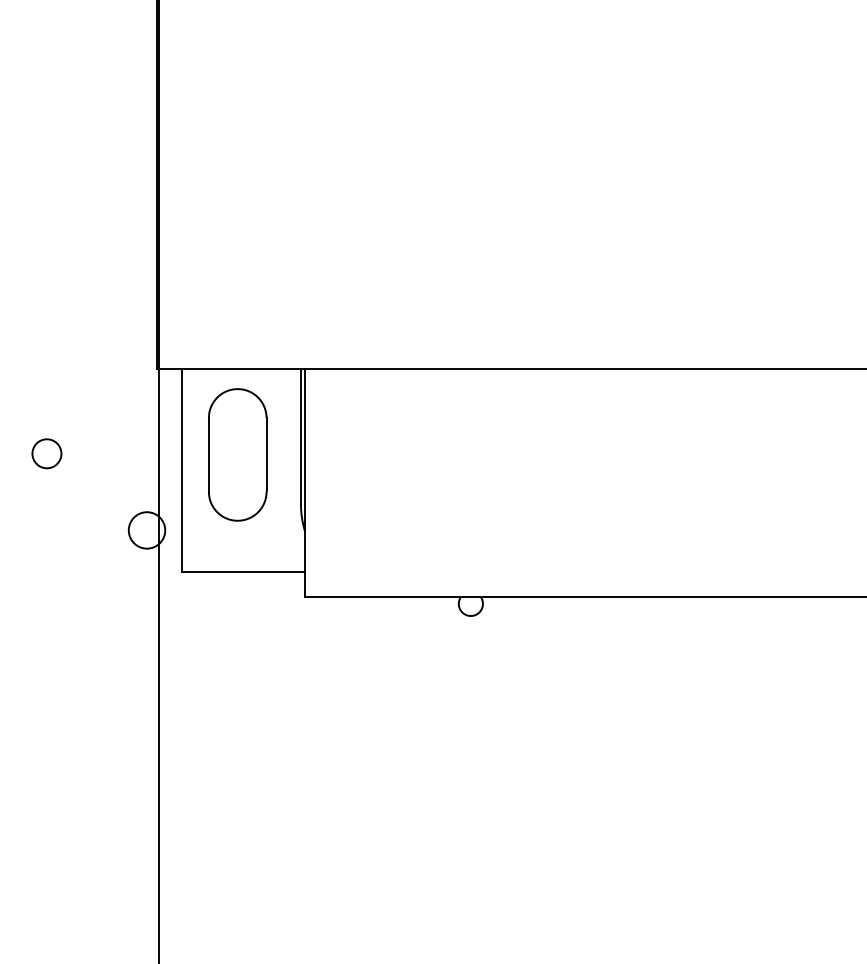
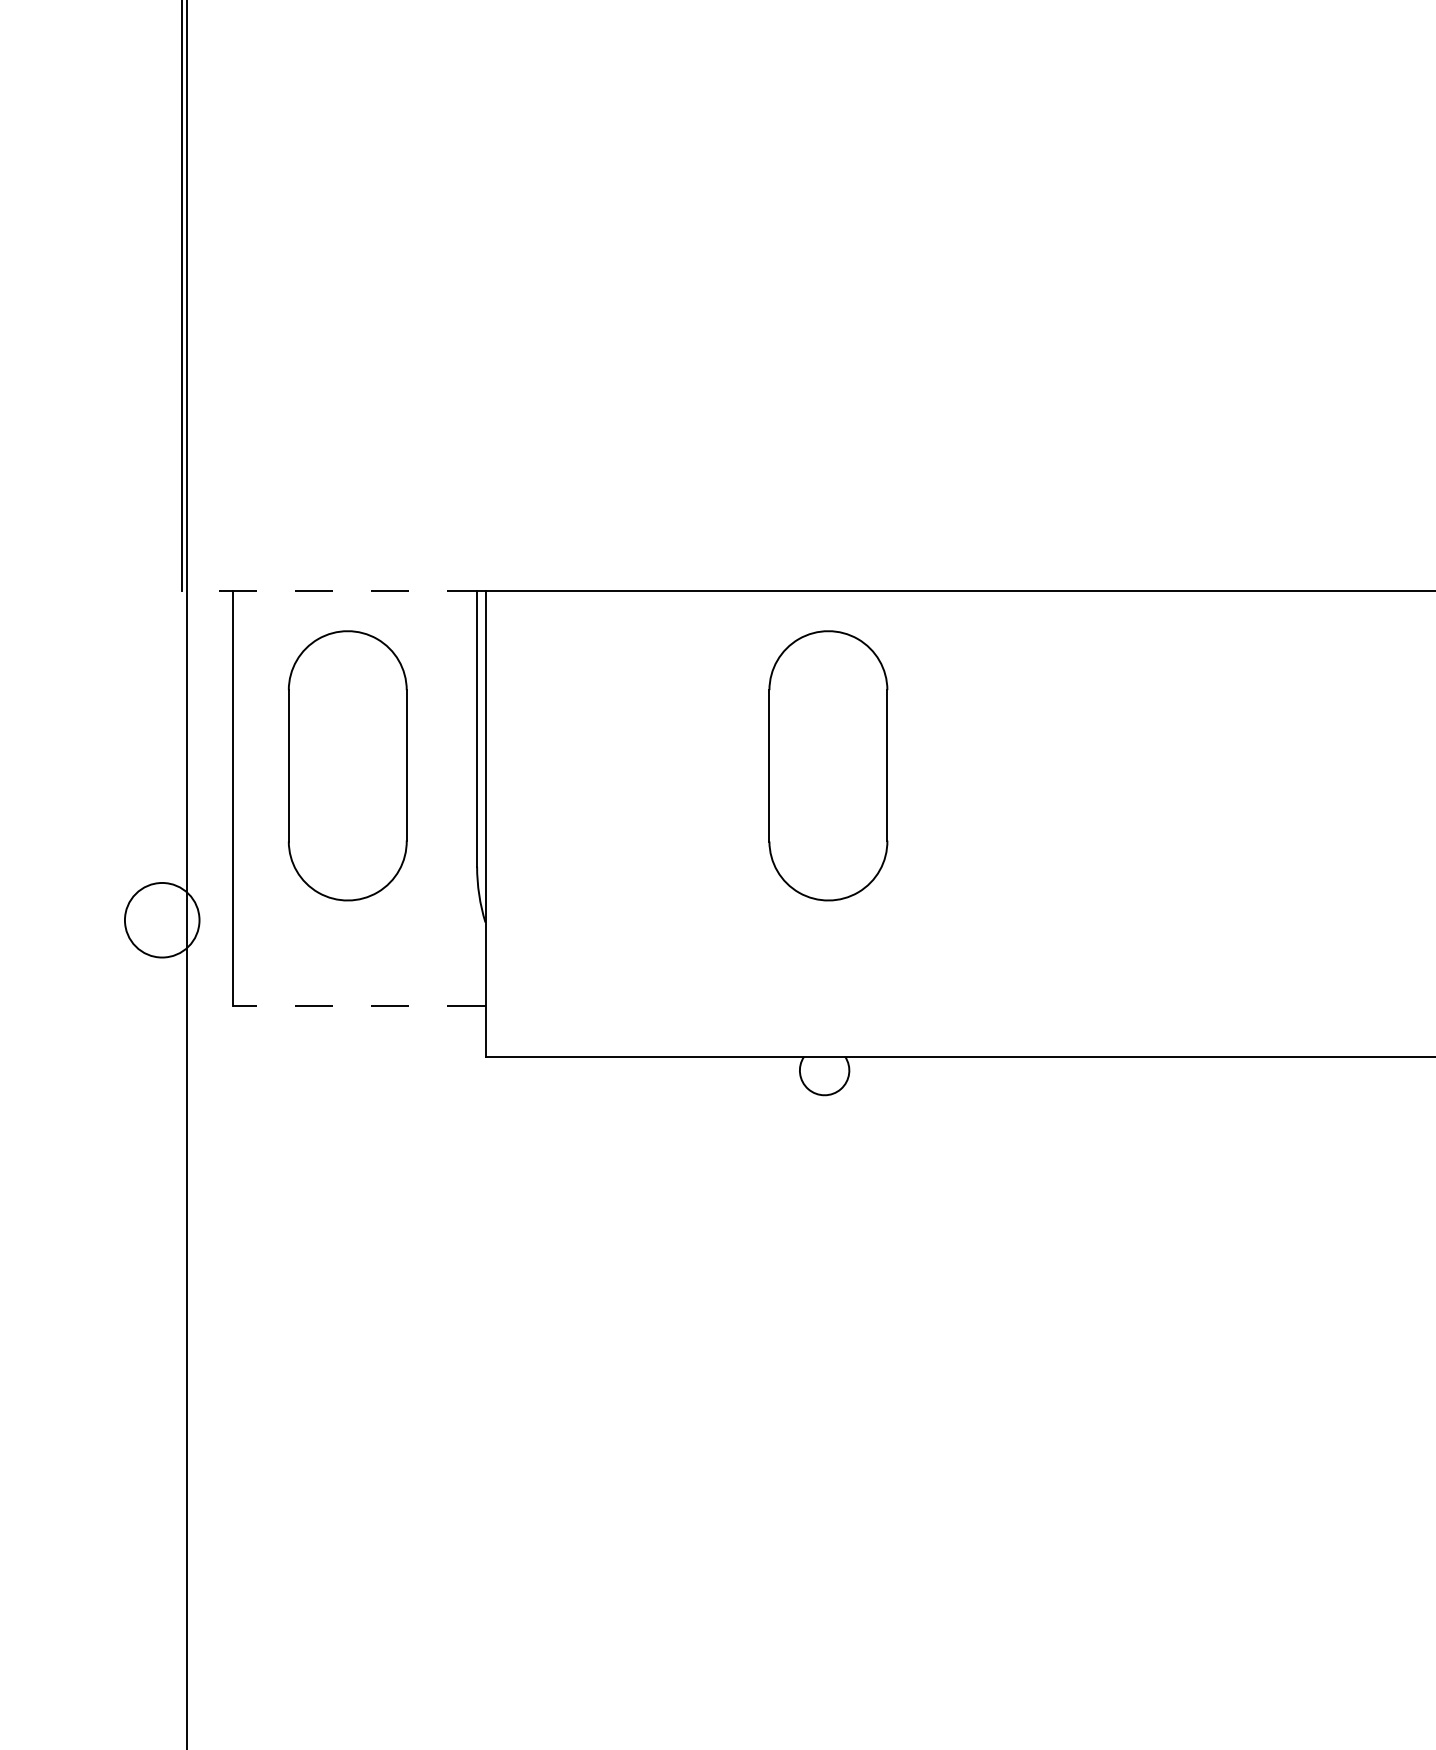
line: (230, 369) -> (332, 591), solid -> dashed
part: (472, 454) -> (827, 764), added
line: (243, 572) -> (359, 1006), solid -> dashed

